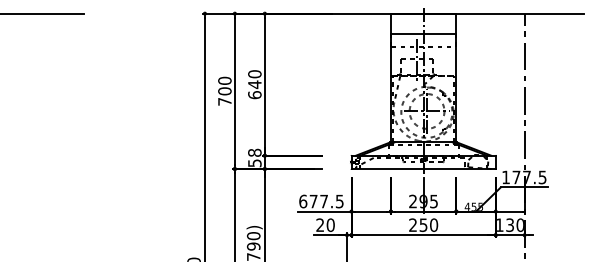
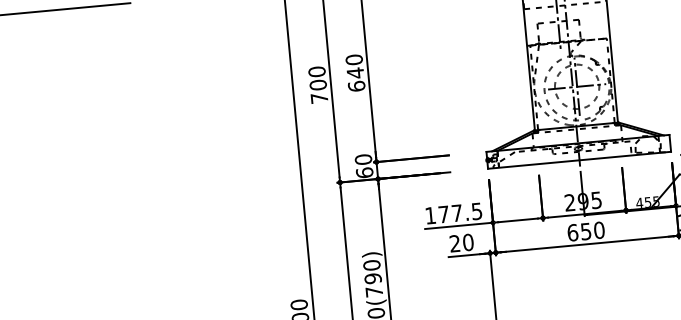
text: (254, 157) -> (363, 165), 58 -> 60
text: (303, 201) -> (430, 215), 677.5 -> 177.5
text: (413, 225) -> (573, 233), 250 -> 650

